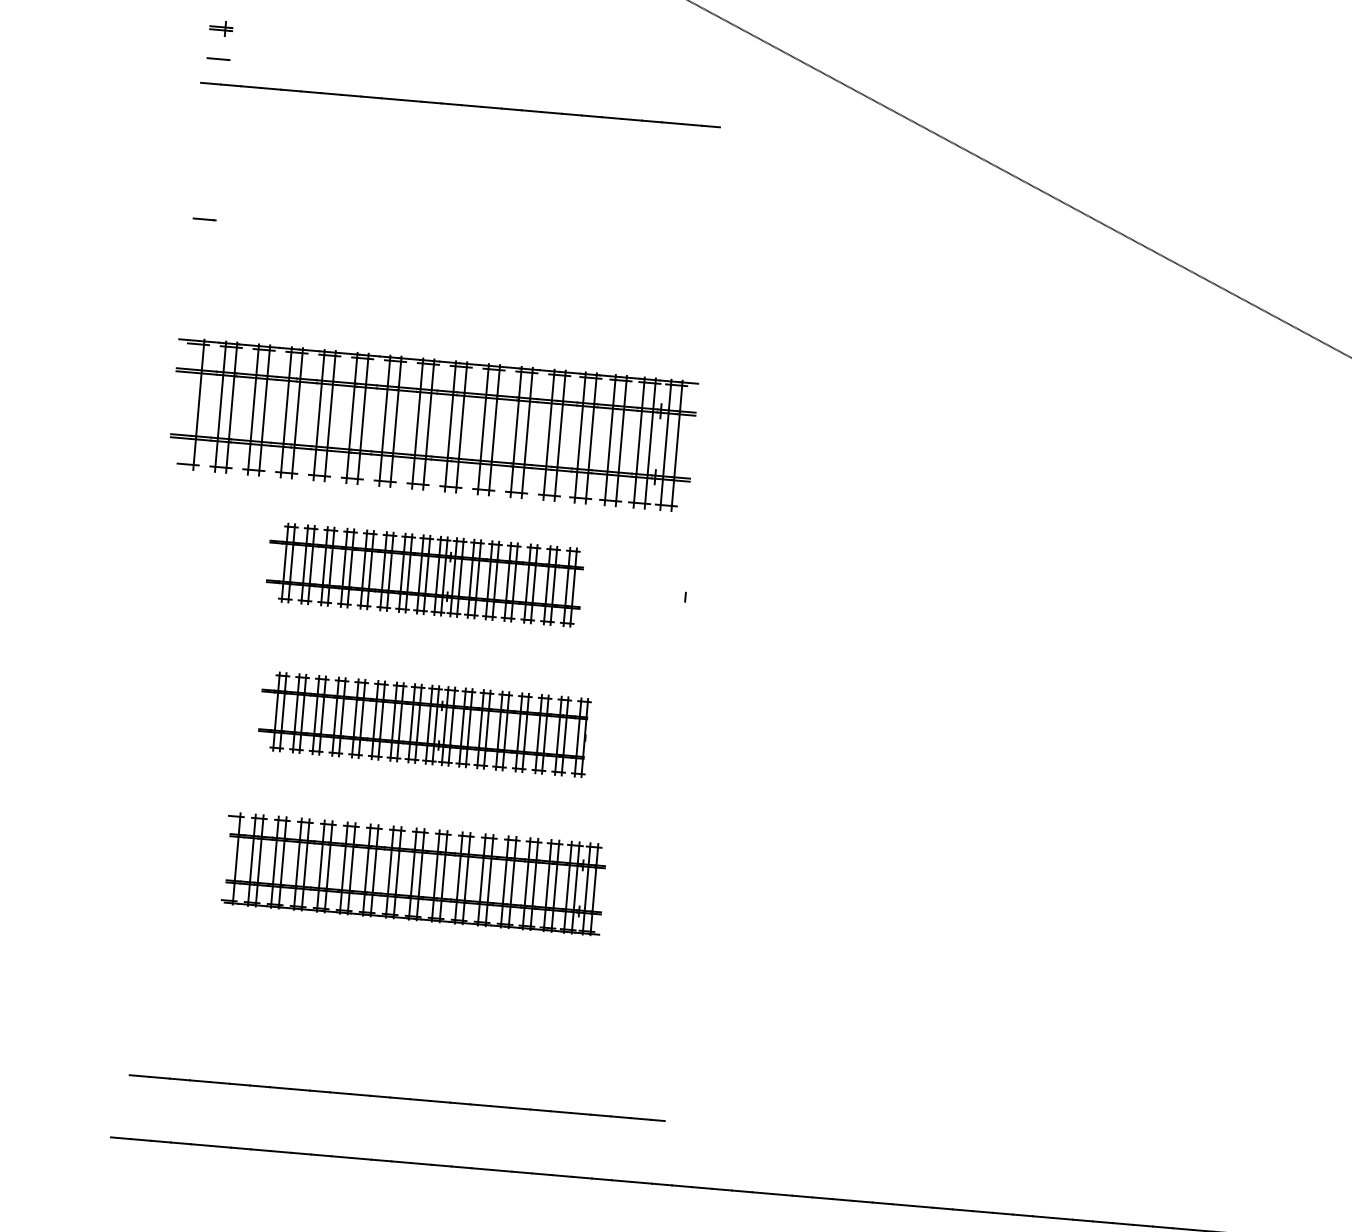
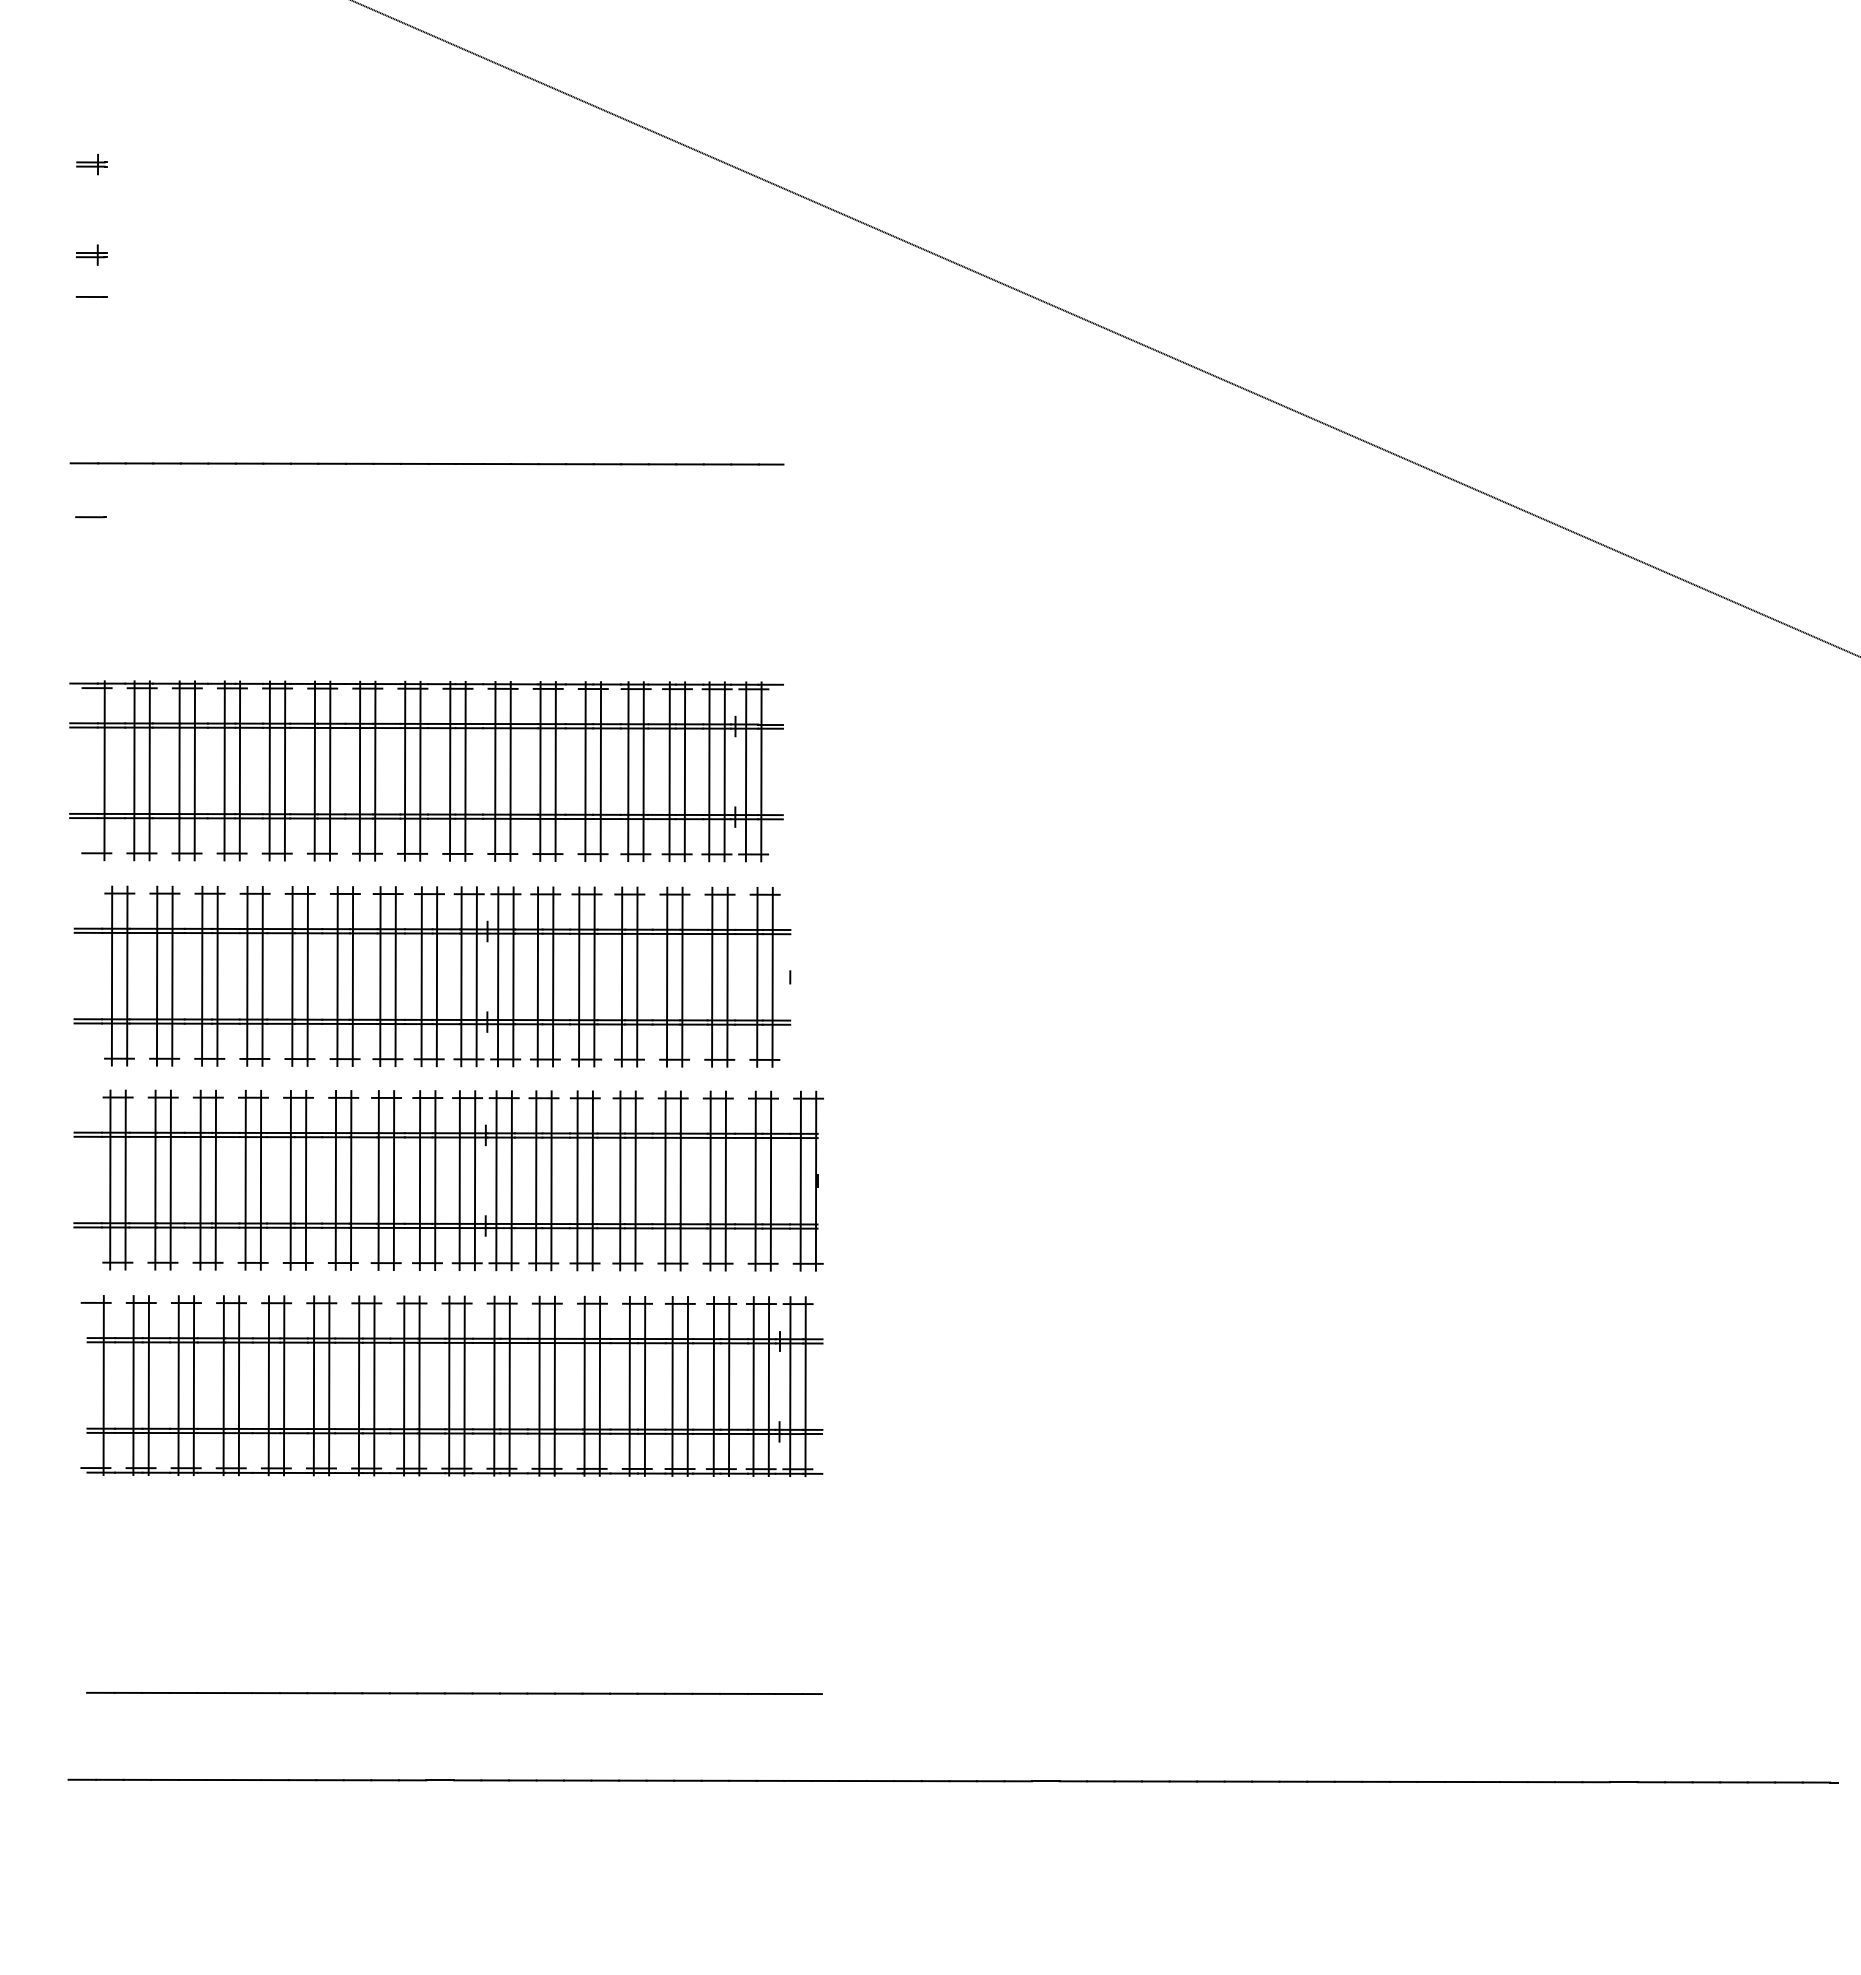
line: (460, 104) -> (426, 463), moved
part: (425, 574) -> (432, 976), size x1.67
part: (424, 724) -> (448, 1180), size x1.67
part: (413, 873) -> (451, 1385), size x1.43

